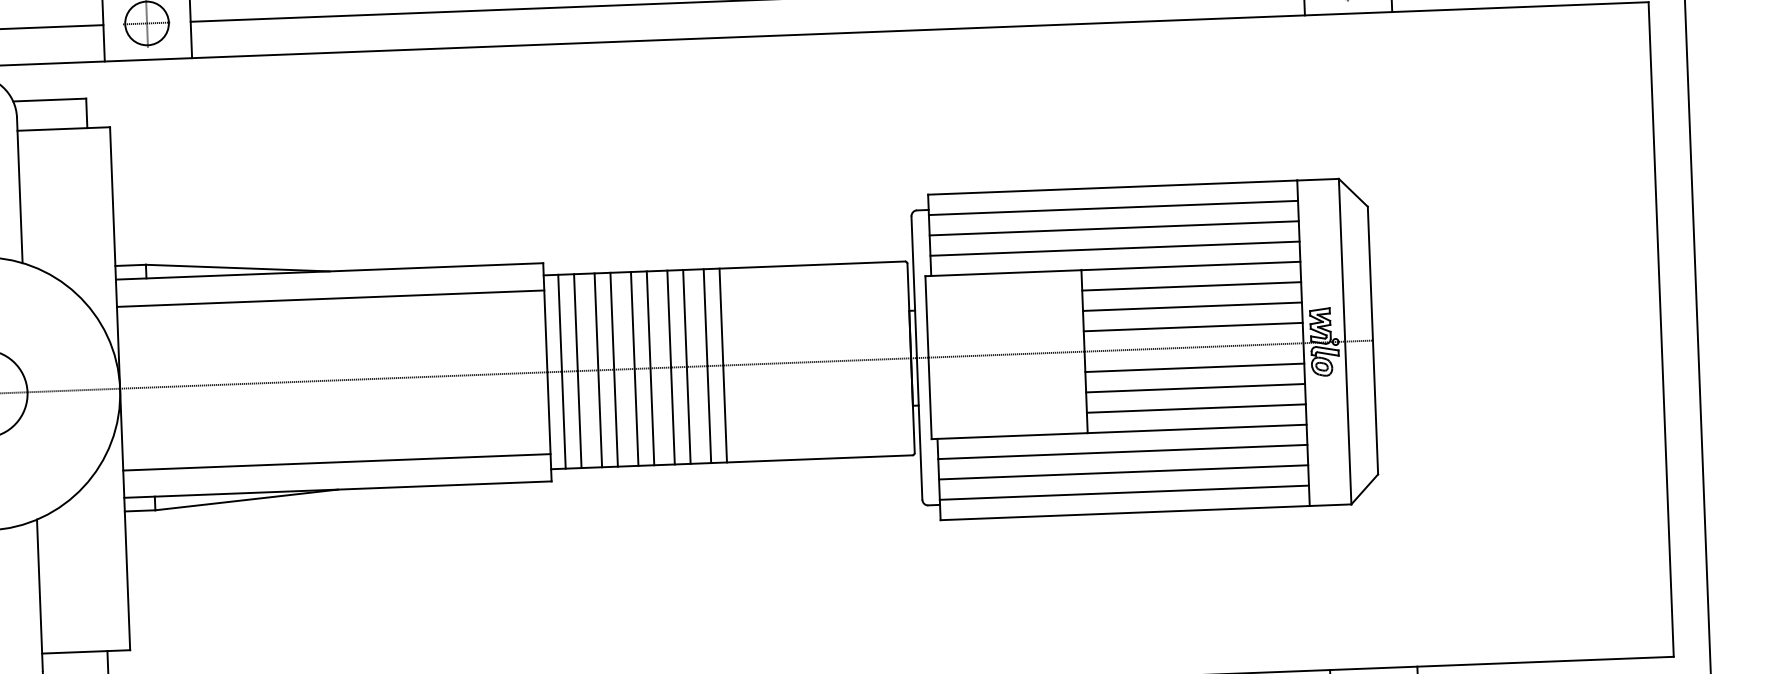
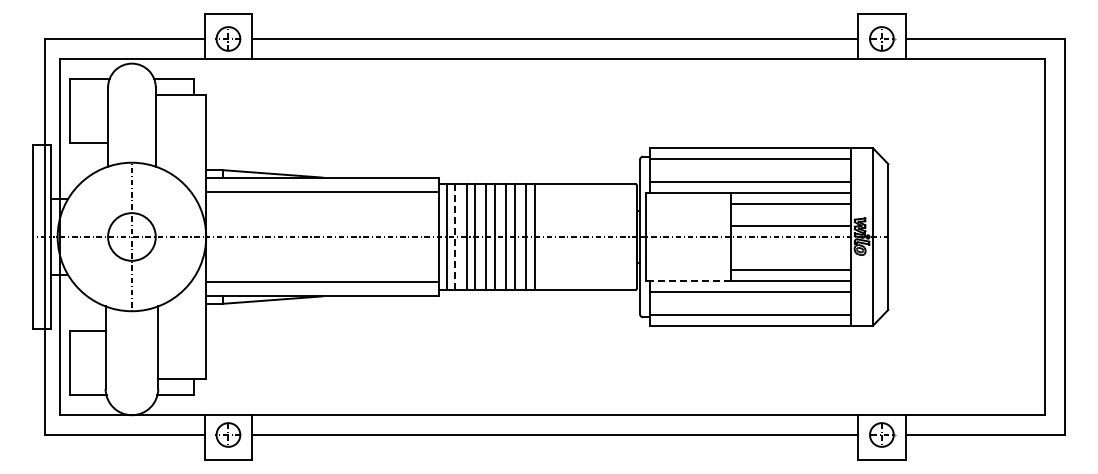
line: (1113, 228) -> (749, 170), removed
line: (1191, 306) -> (790, 214), removed
line: (1194, 368) -> (790, 248), removed
line: (578, 372) -> (455, 237), solid -> dashed
line: (1194, 388) -> (790, 259), removed
line: (1009, 436) -> (688, 281), solid -> dashed
line: (1122, 472) -> (749, 303), removed

